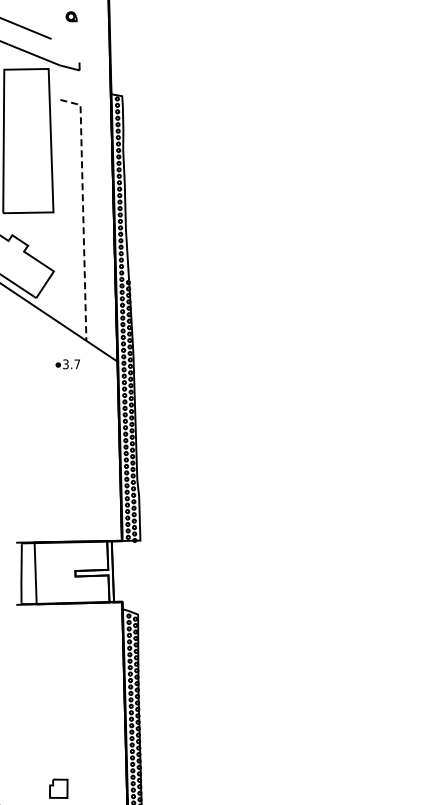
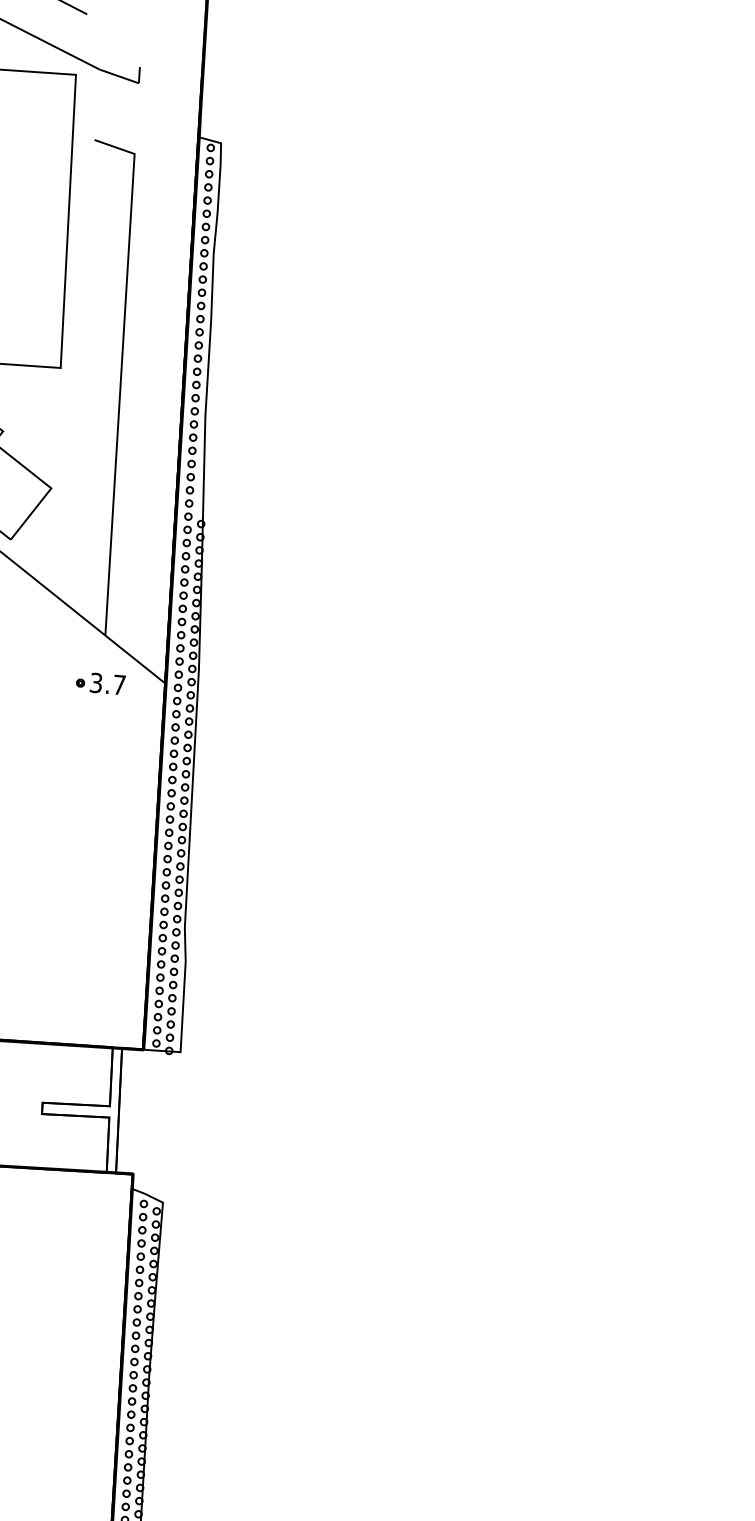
line: (83, 211) -> (122, 371), dashed -> solid
part: (67, 364) -> (99, 683), moved

